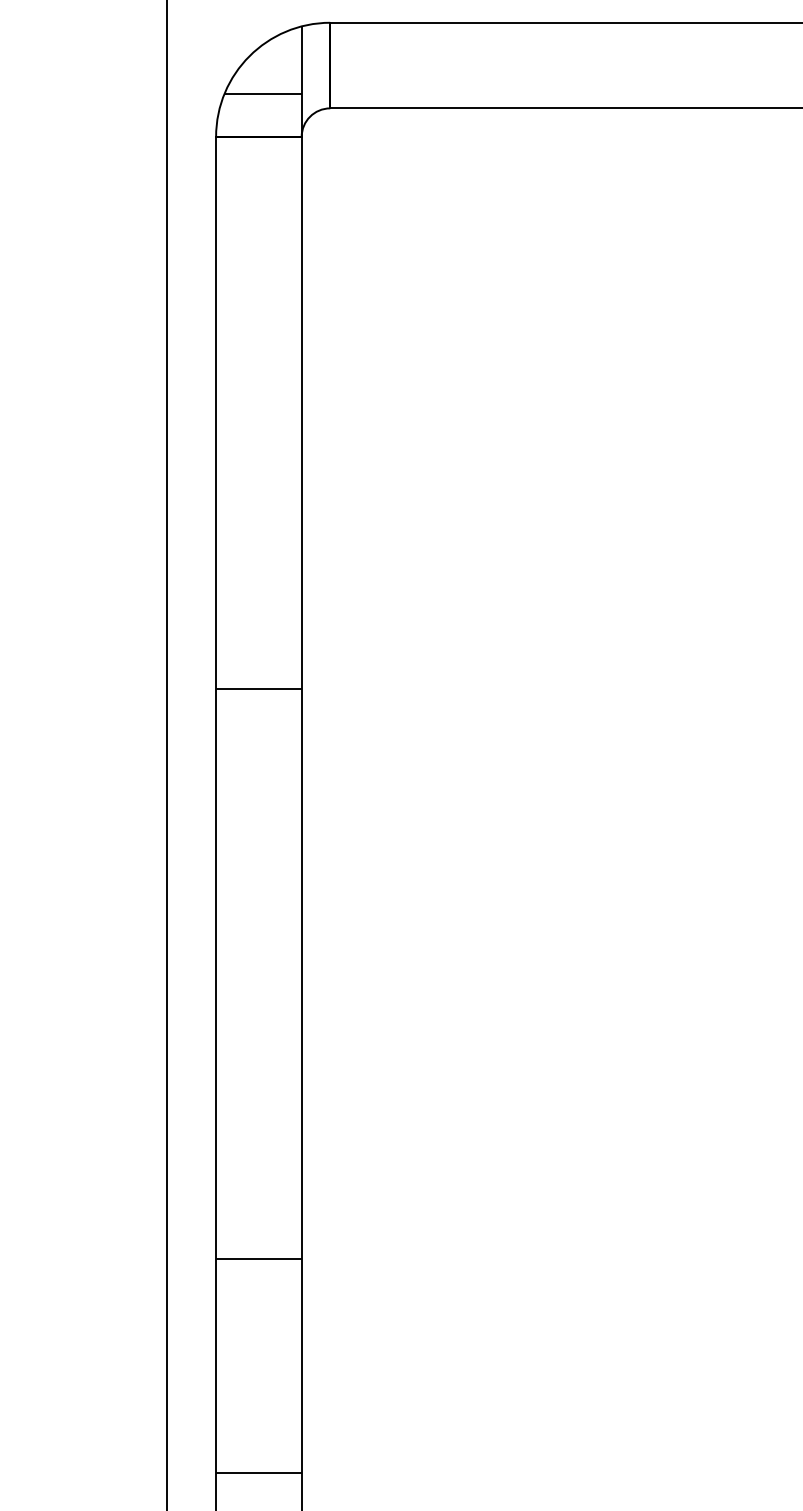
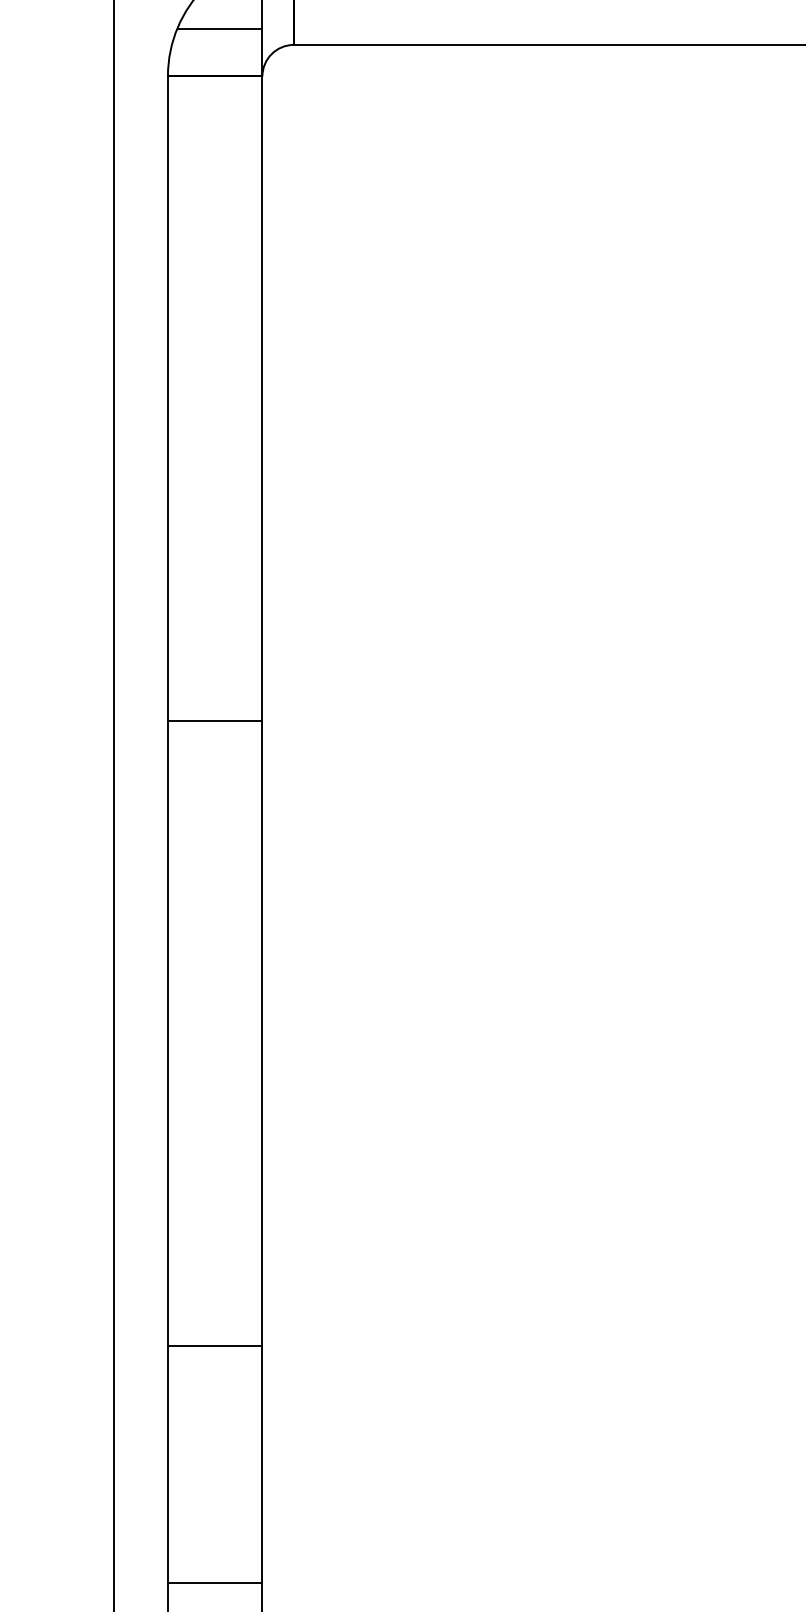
line: (258, 688) -> (214, 720), moved
line: (258, 1259) -> (214, 1346), moved
line: (258, 1473) -> (214, 1583), moved

